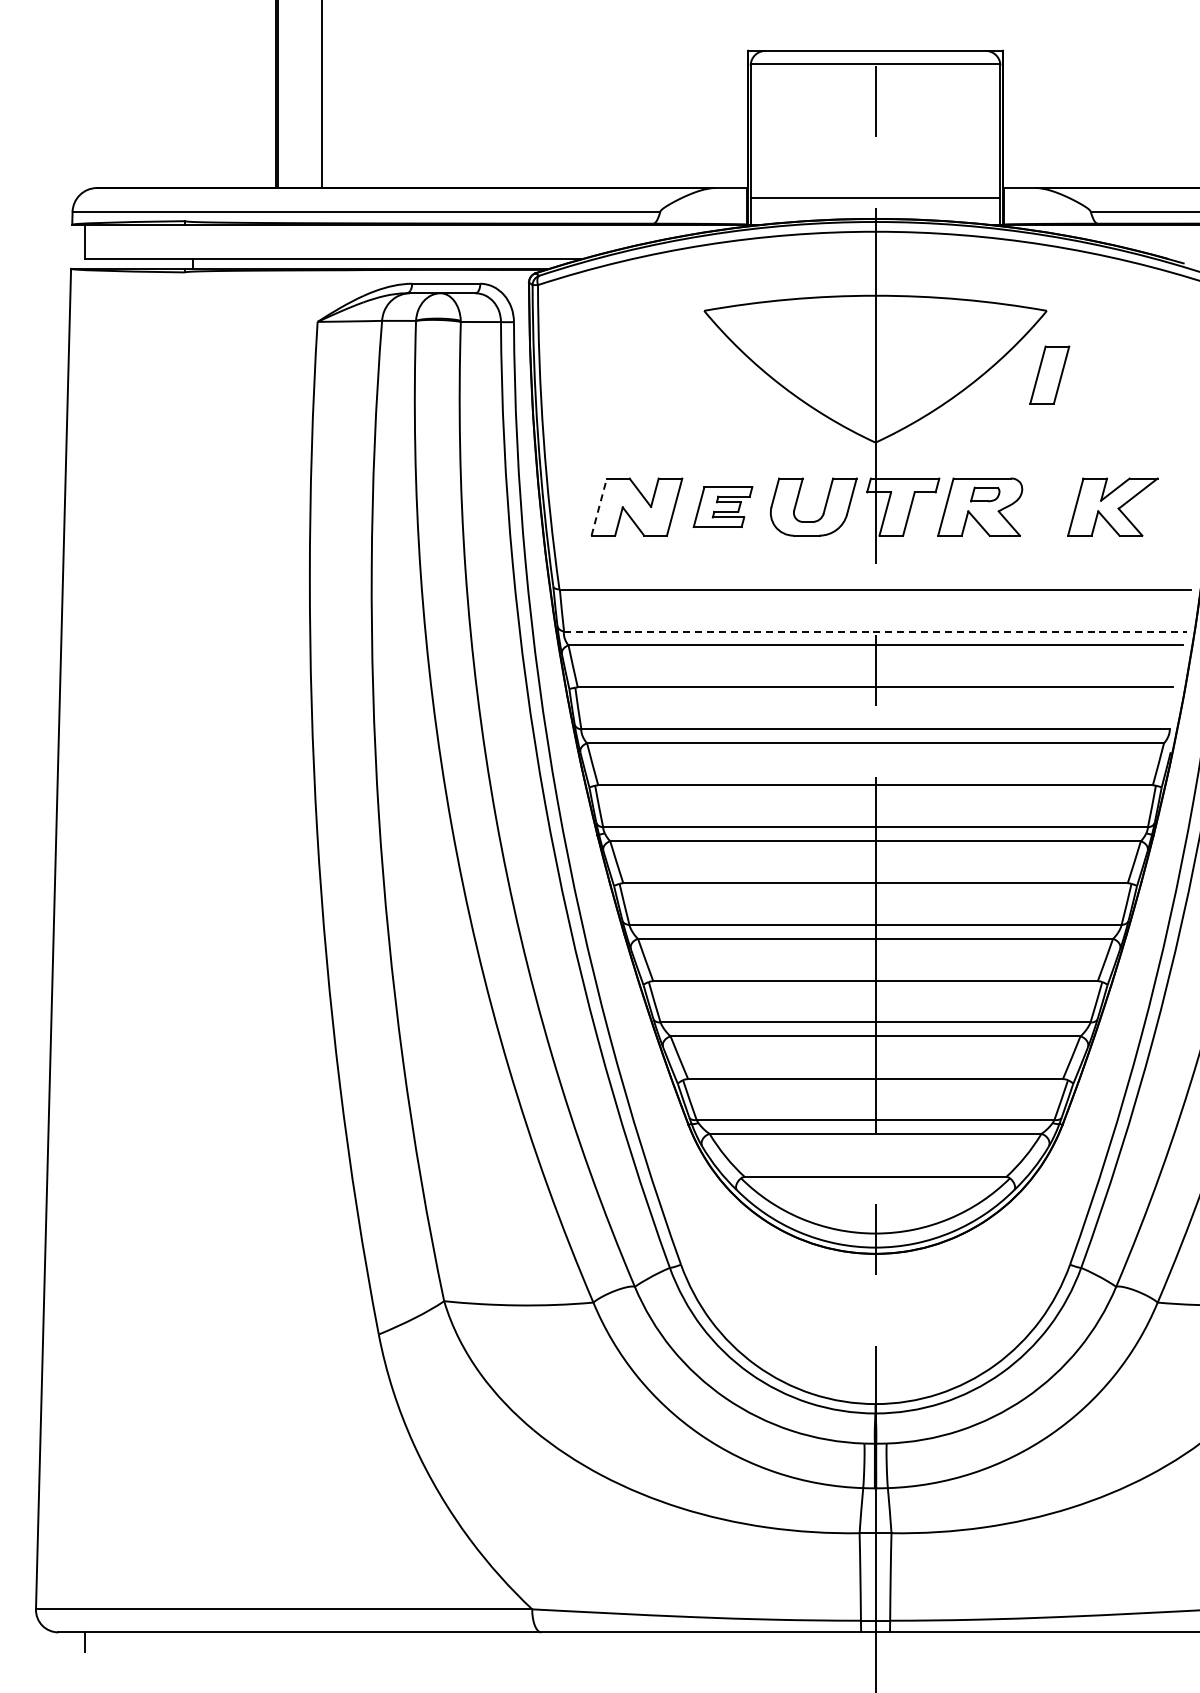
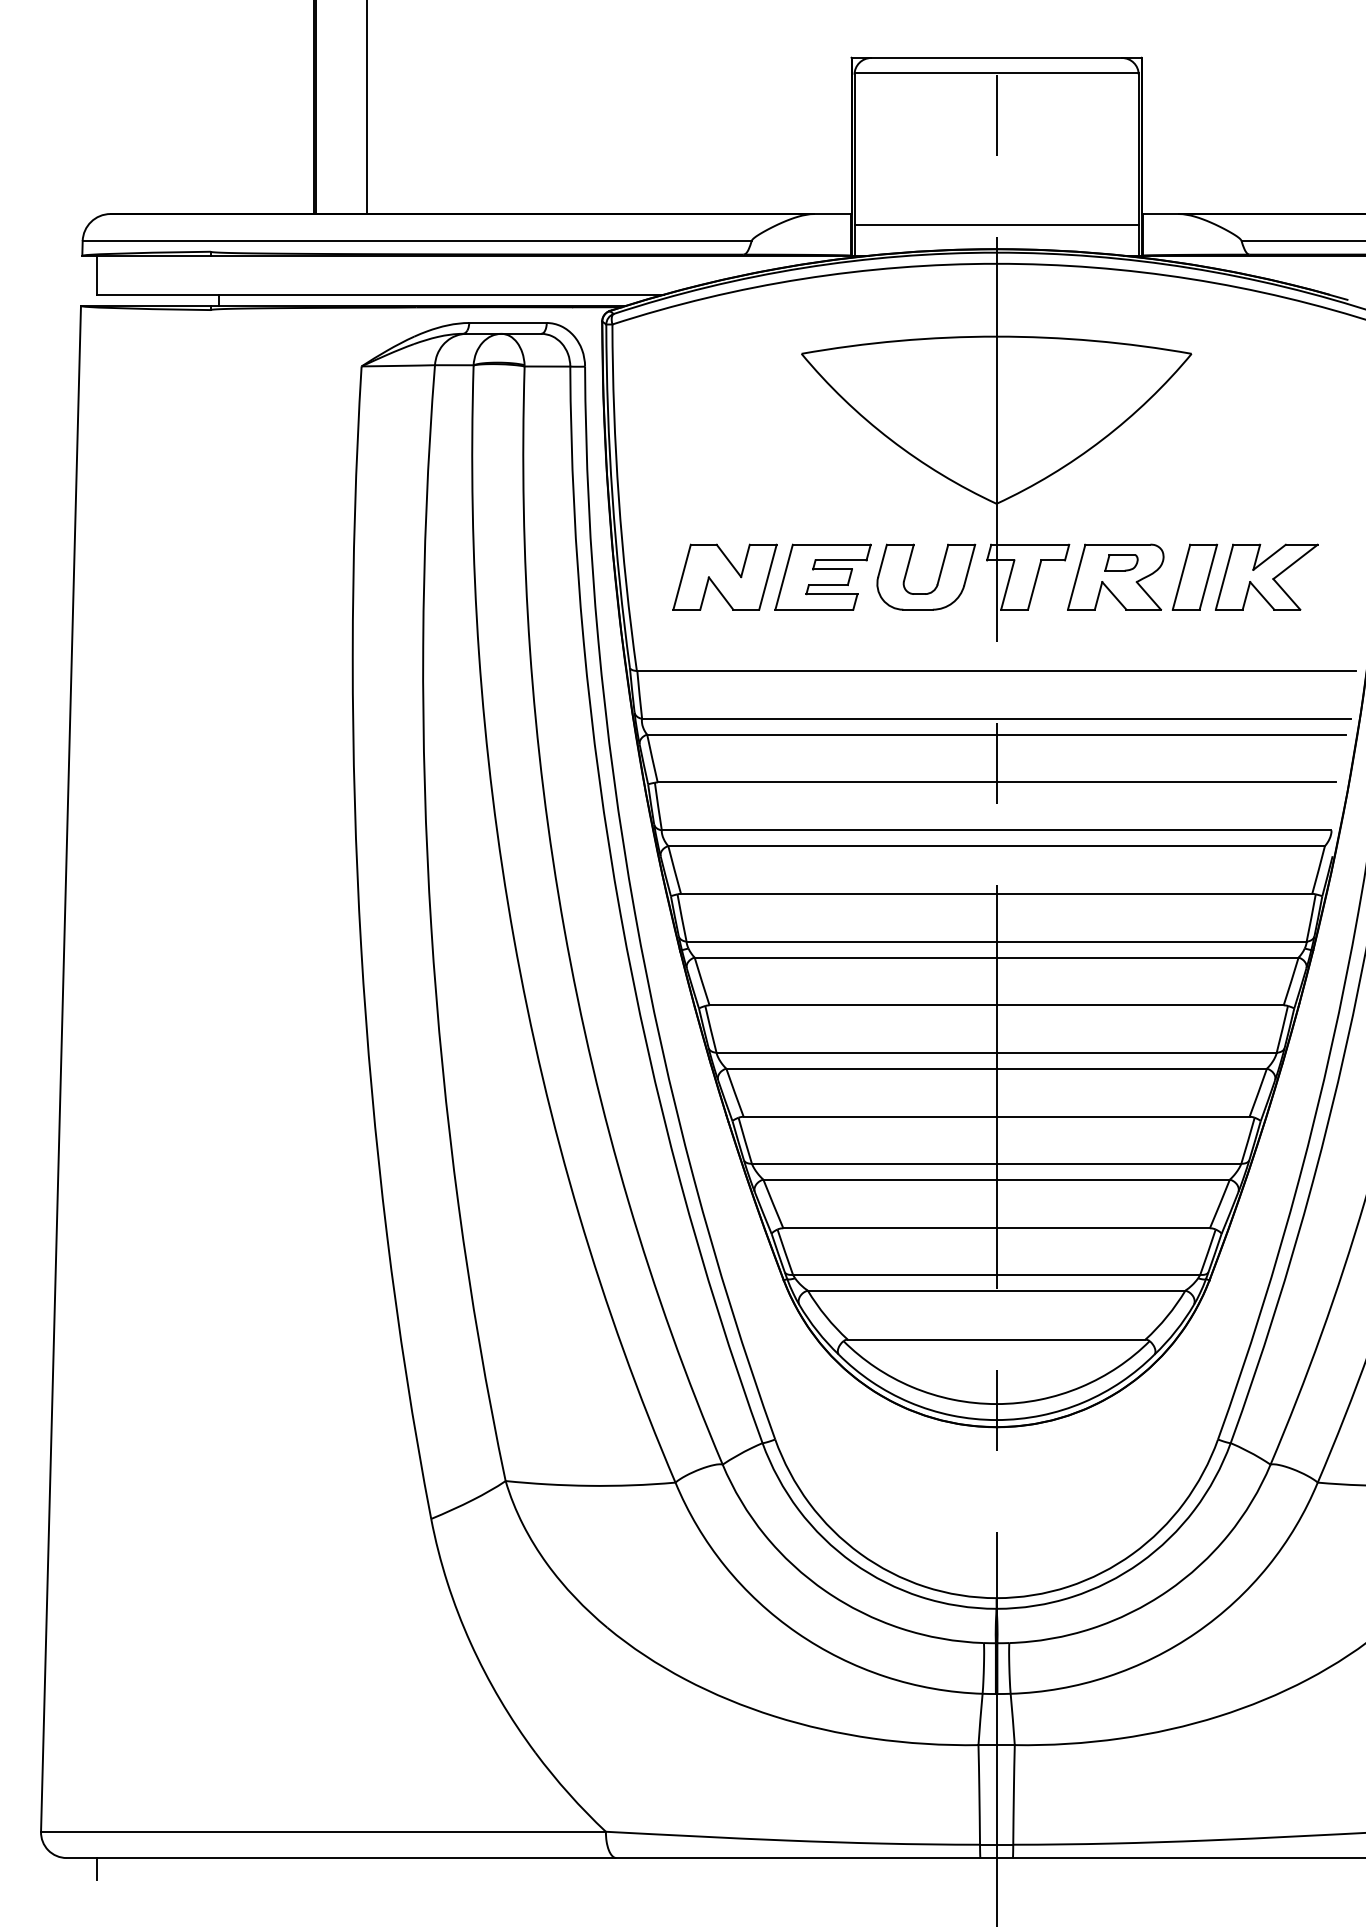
part: (1049, 374) -> (1194, 576), moved
part: (722, 506) -> (822, 576), size x1.43
line: (599, 507) -> (682, 577), dashed -> solid
line: (876, 631) -> (997, 718), dashed -> solid

